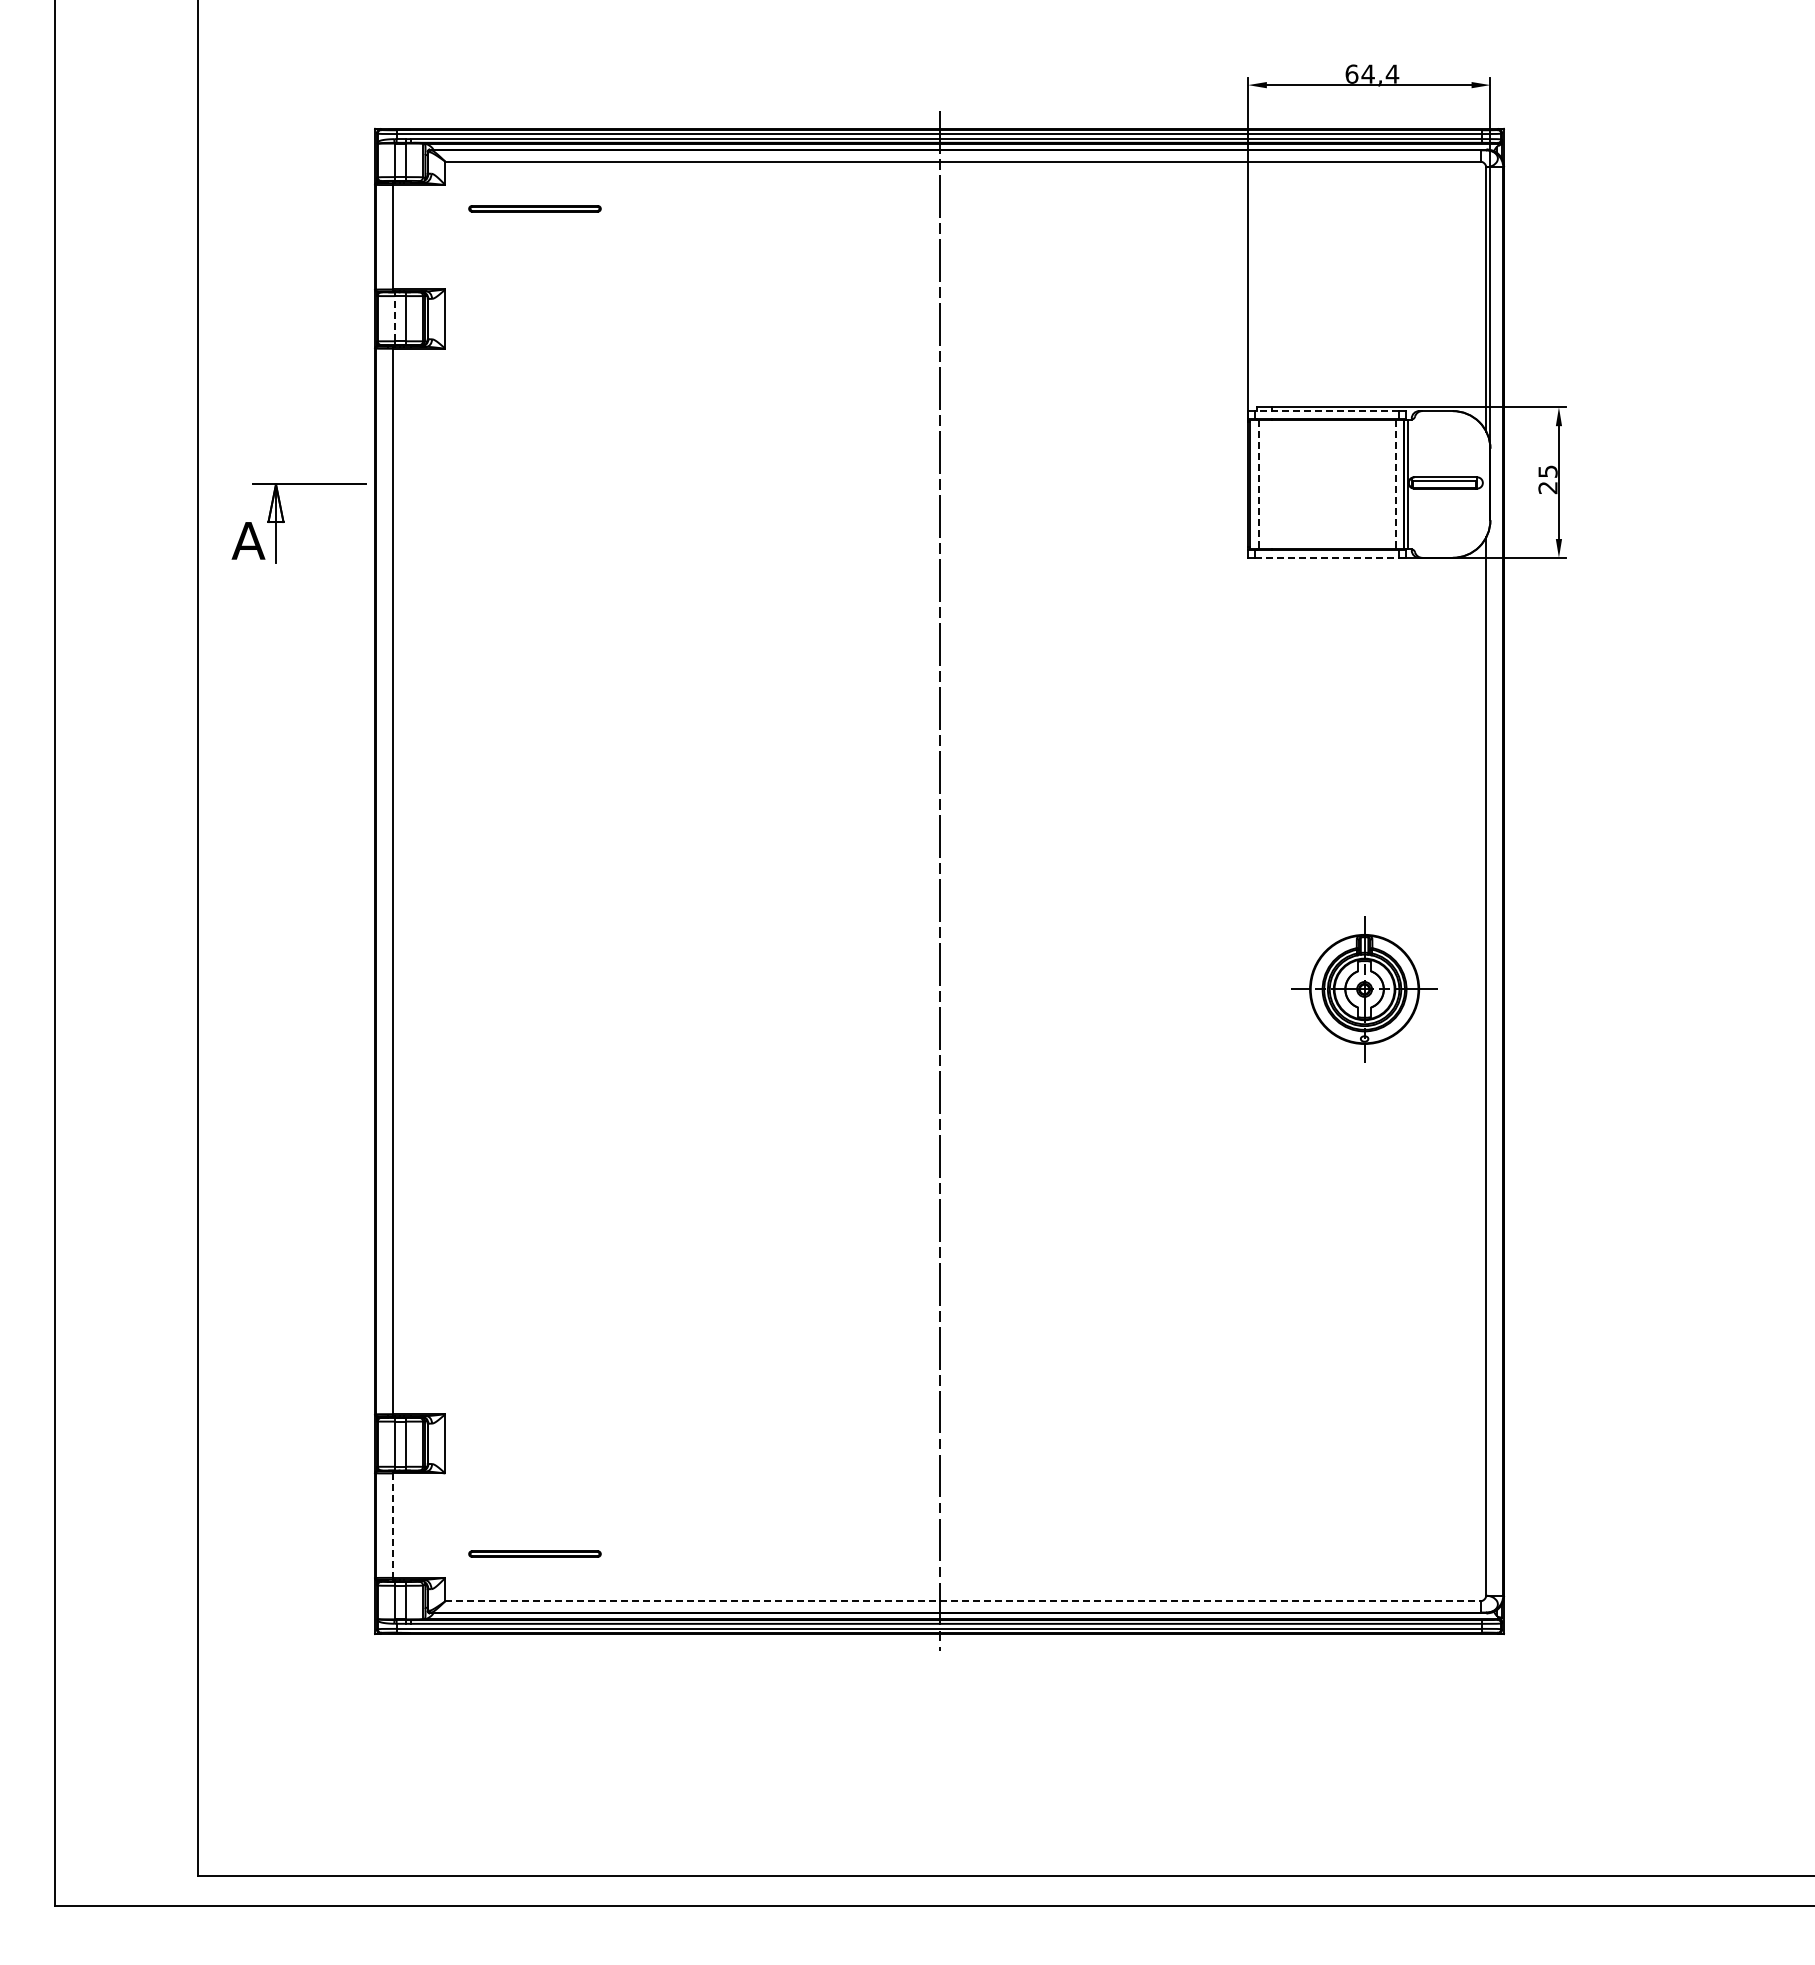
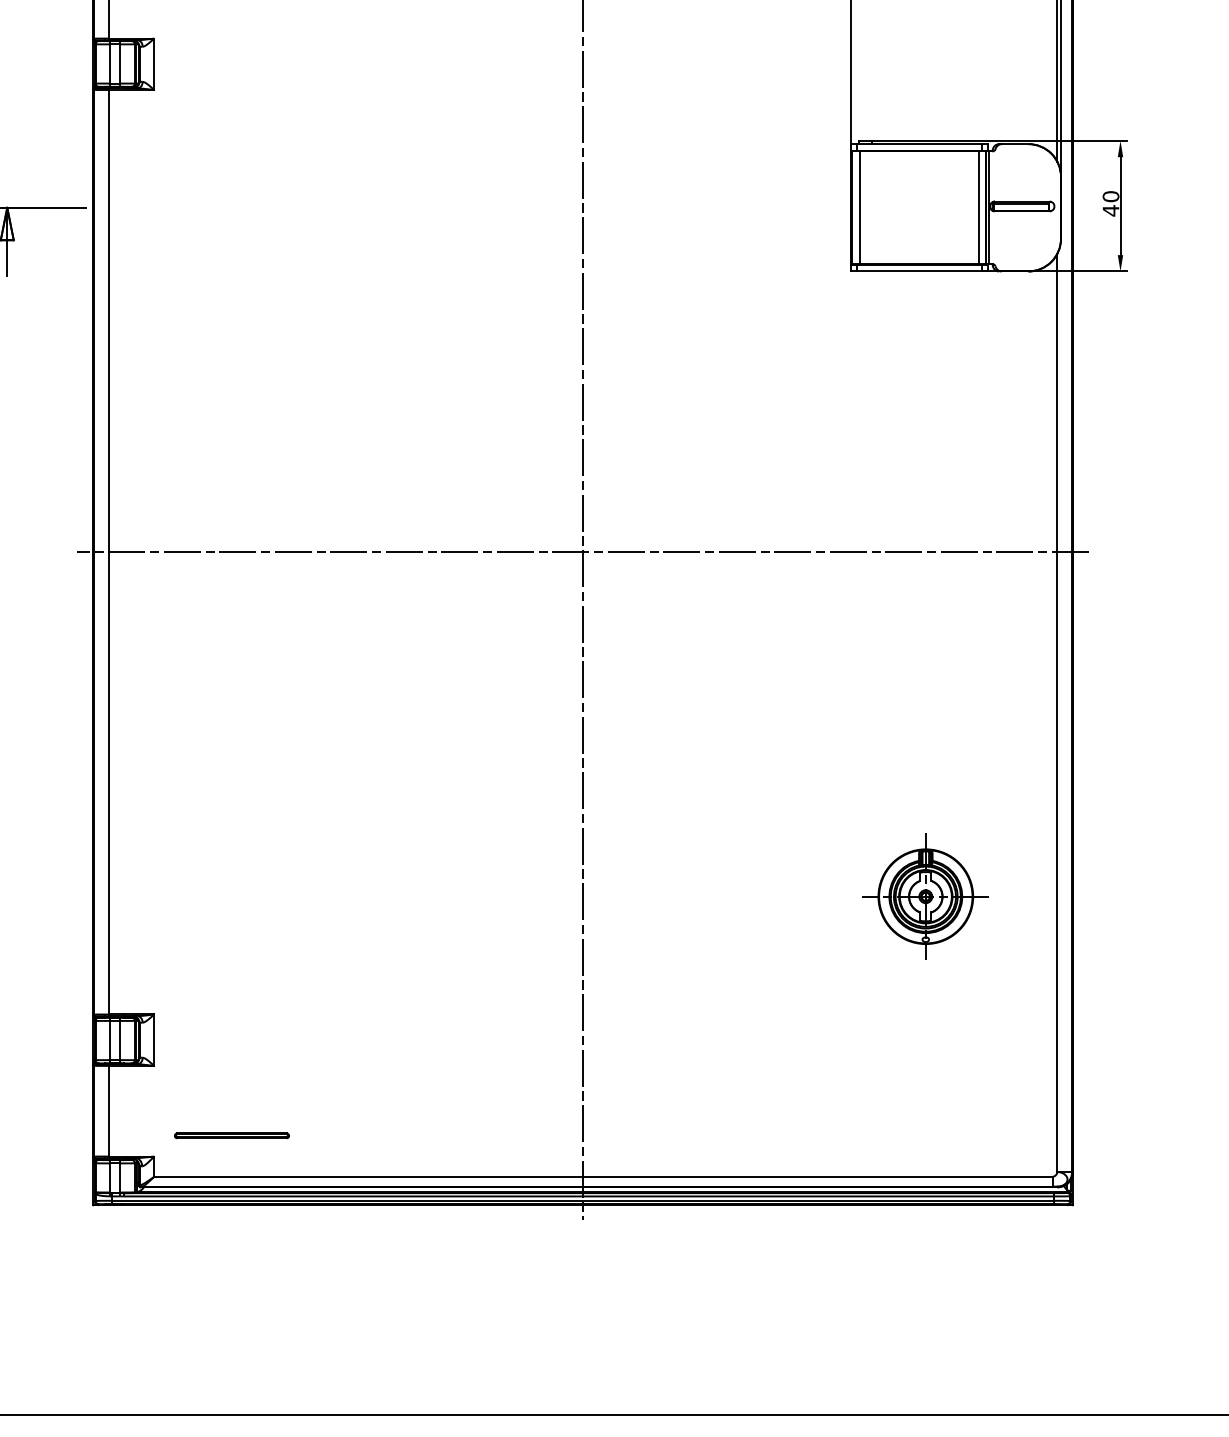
line: (394, 318) -> (110, 63), dashed -> solid
line: (1327, 411) -> (919, 144), dashed -> solid
text: (1547, 479) -> (1110, 203), 25 -> 40
line: (1259, 484) -> (860, 207), dashed -> solid
line: (1396, 484) -> (979, 207), dashed -> solid
line: (1327, 557) -> (919, 271), dashed -> solid
line: (939, 881) -> (582, 552), added
part: (1364, 989) -> (925, 896), moved
line: (392, 1526) -> (108, 1111), dashed -> solid
line: (963, 1601) -> (603, 1177), dashed -> solid

